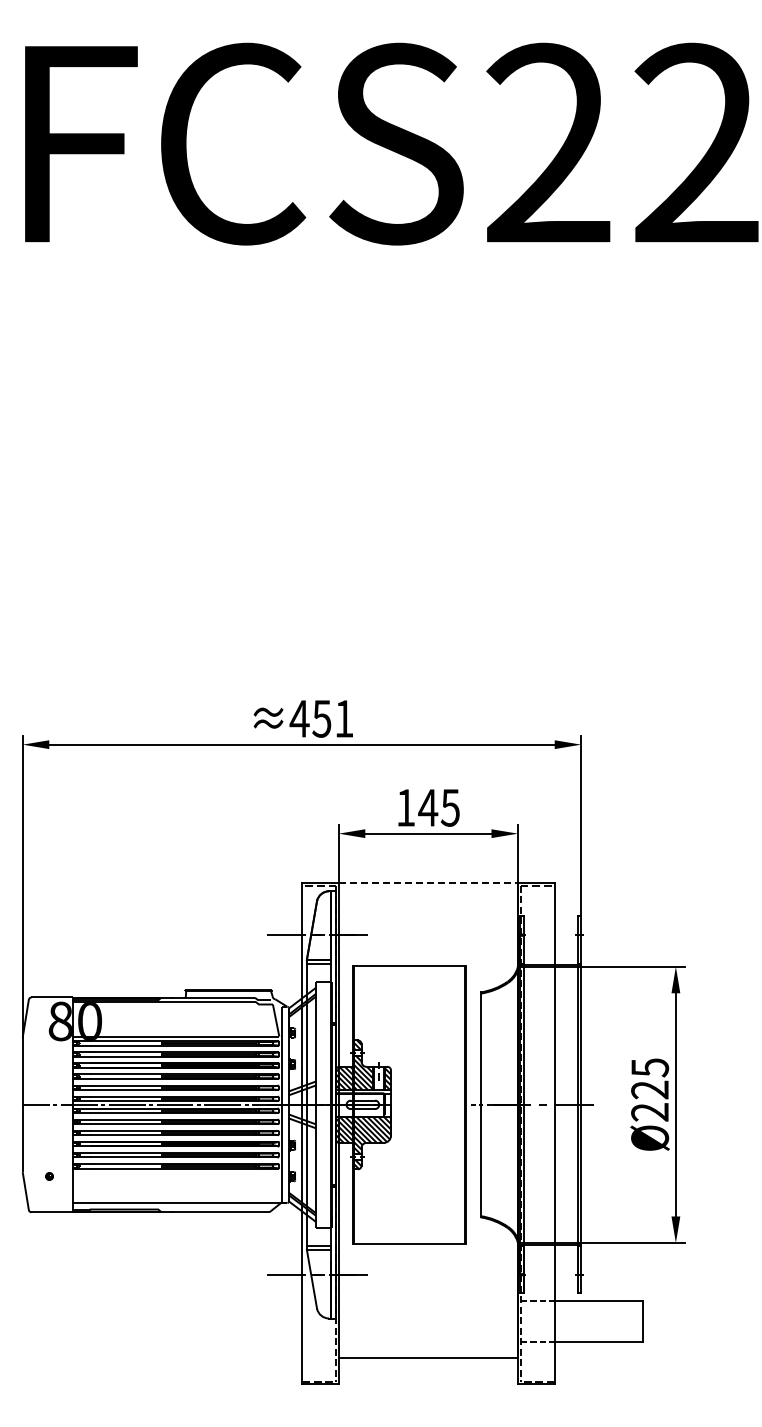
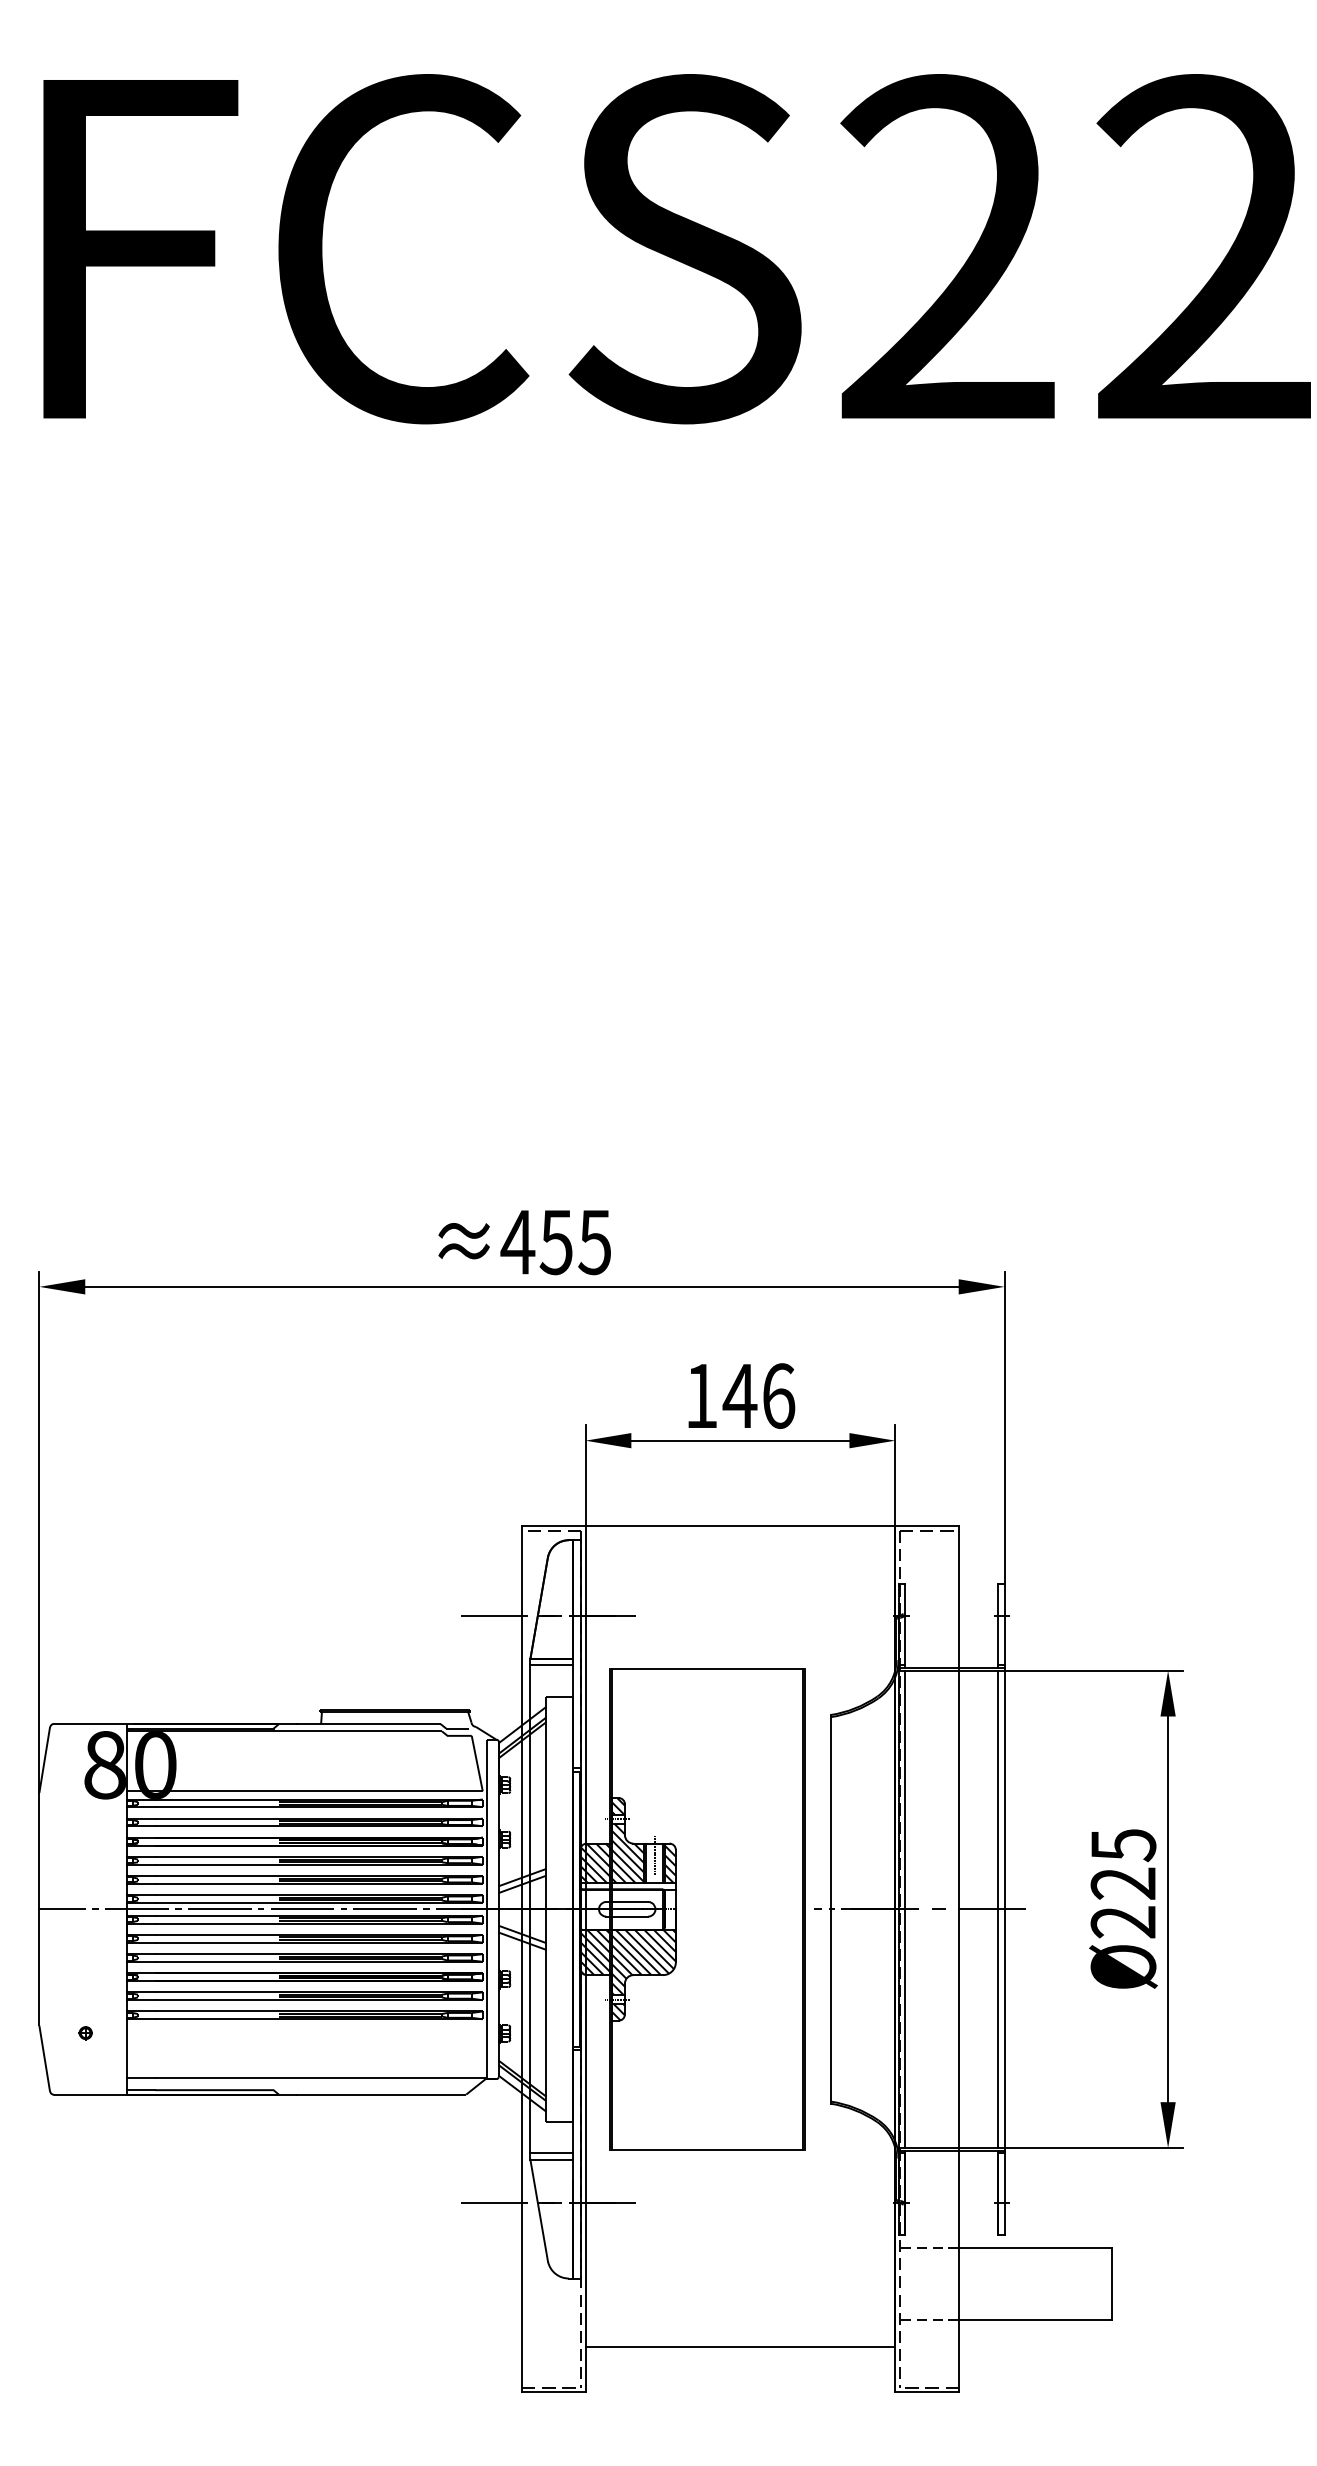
text: (343, 718) -> (593, 1241), 451 -> 455
text: (450, 807) -> (778, 1395), 145 -> 146
line: (428, 883) -> (740, 1526), dashed -> solid

